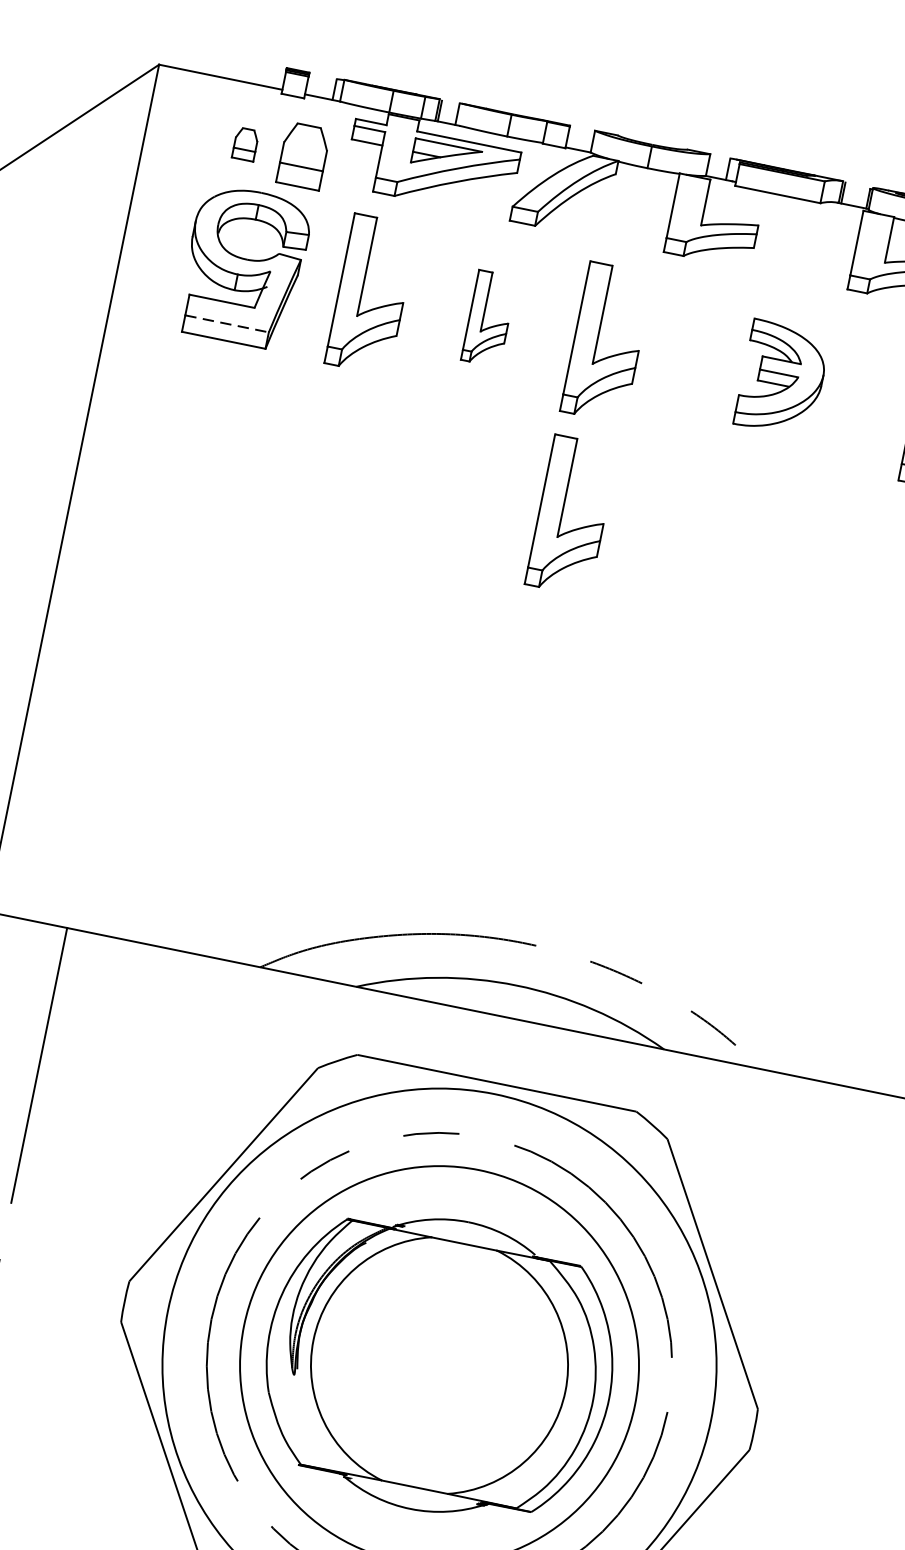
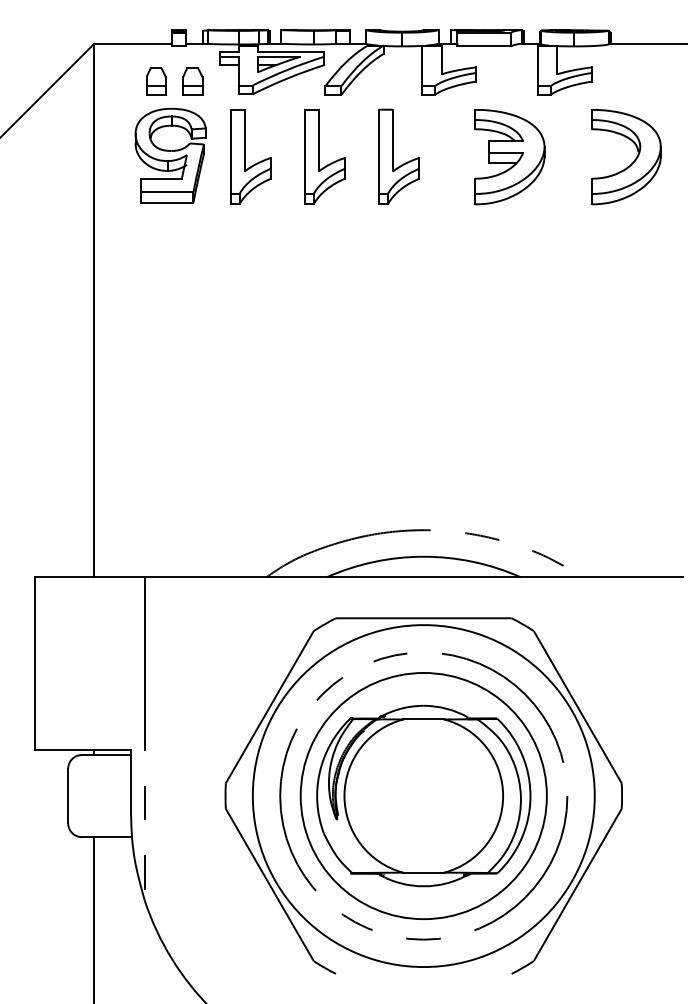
part: (245, 144) -> (156, 81), size x1.43
part: (303, 156) -> (192, 81), size x0.71
part: (488, 317) -> (324, 156), size x1.67
line: (227, 324) -> (167, 192), dashed -> solid
part: (781, 379) -> (509, 157), size x1.43
part: (570, 514) -> (398, 265), removed

